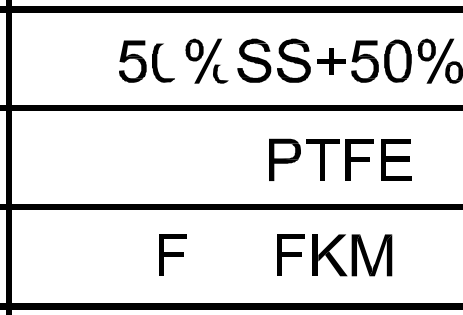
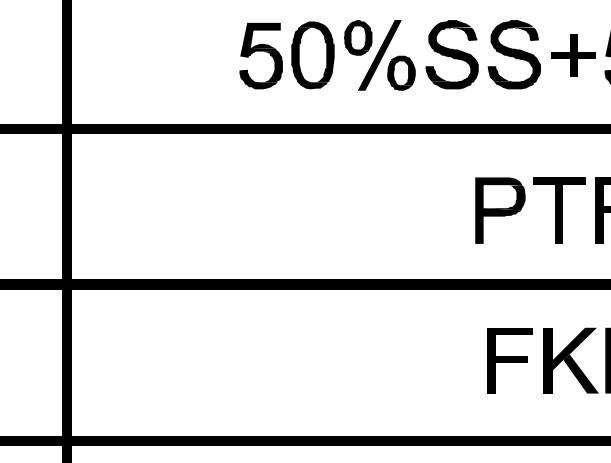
fill: (167, 58) -> (315, 51), added
fill: (223, 70) -> (403, 70), added
part: (172, 254) -> (323, 359), removed

